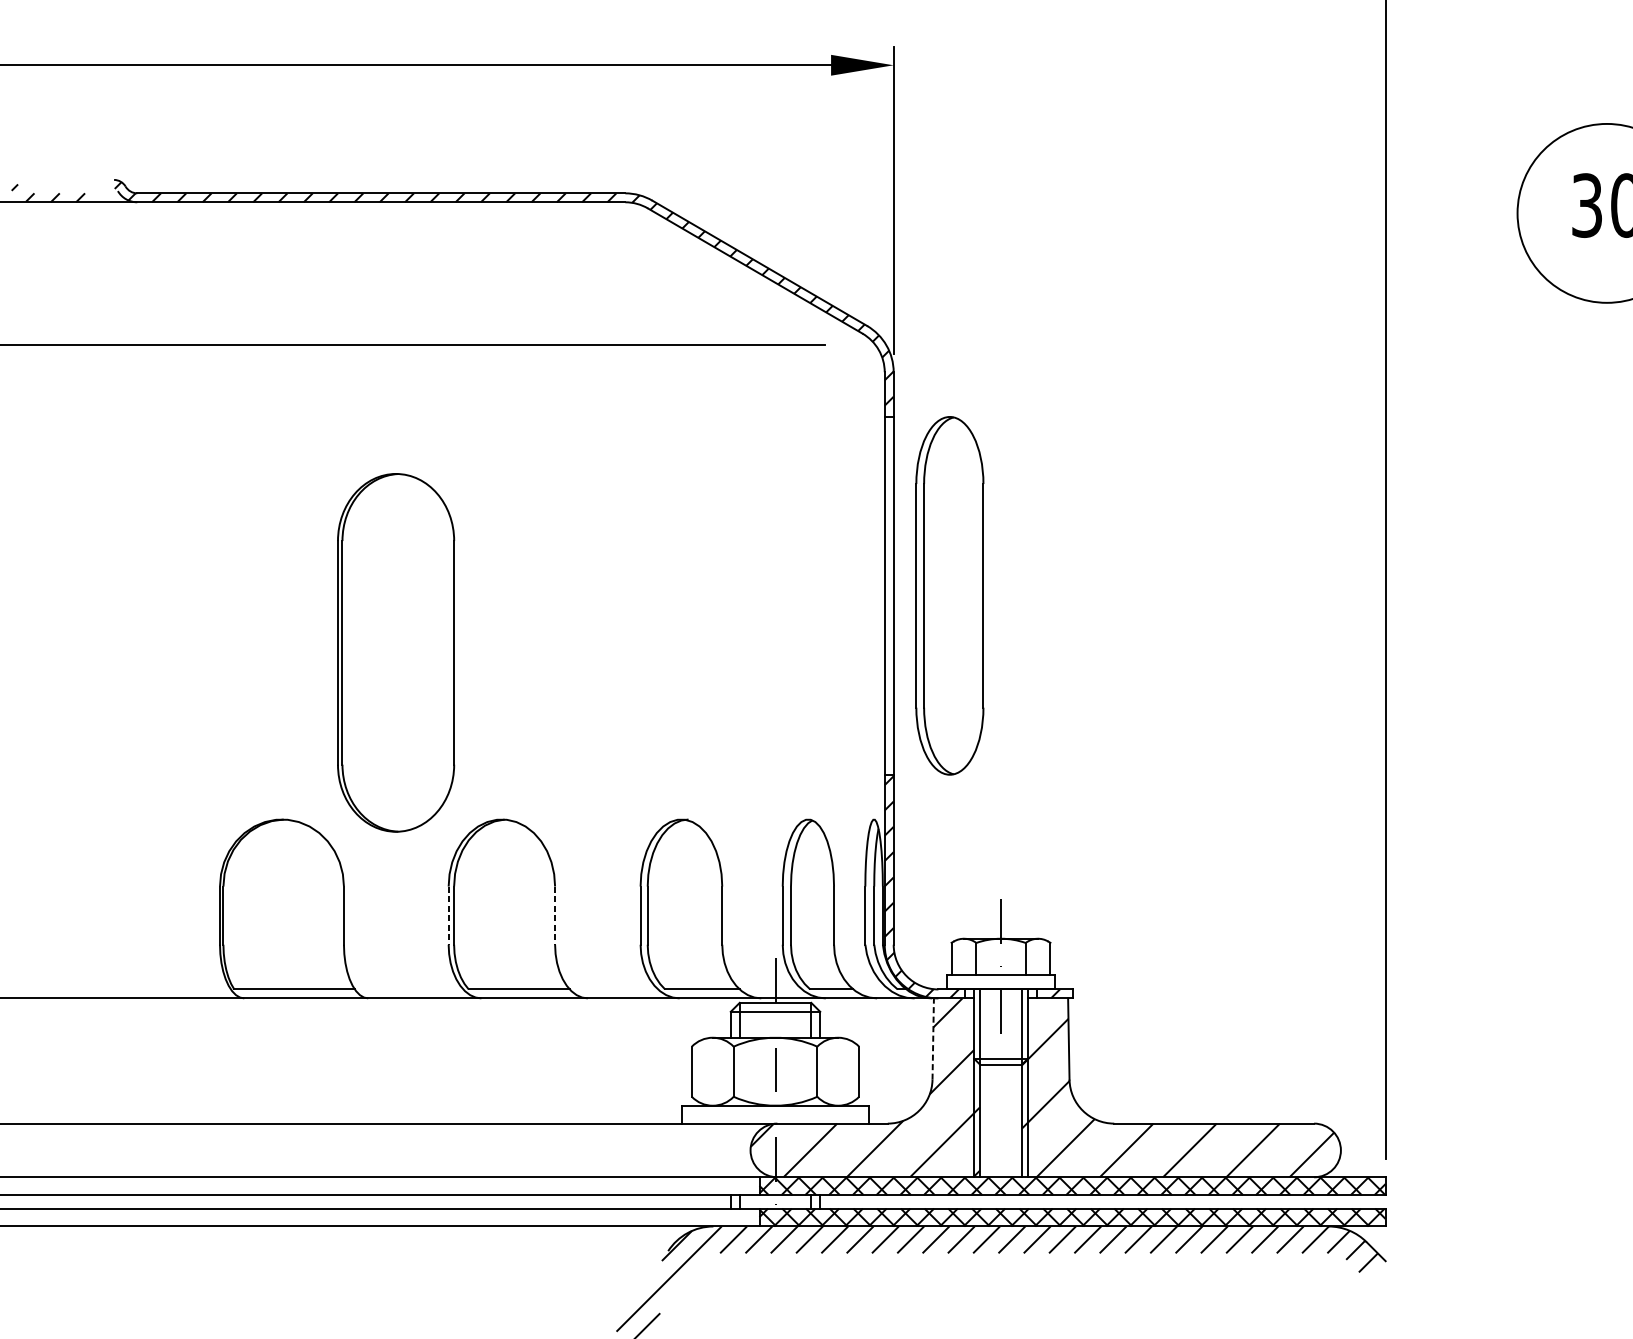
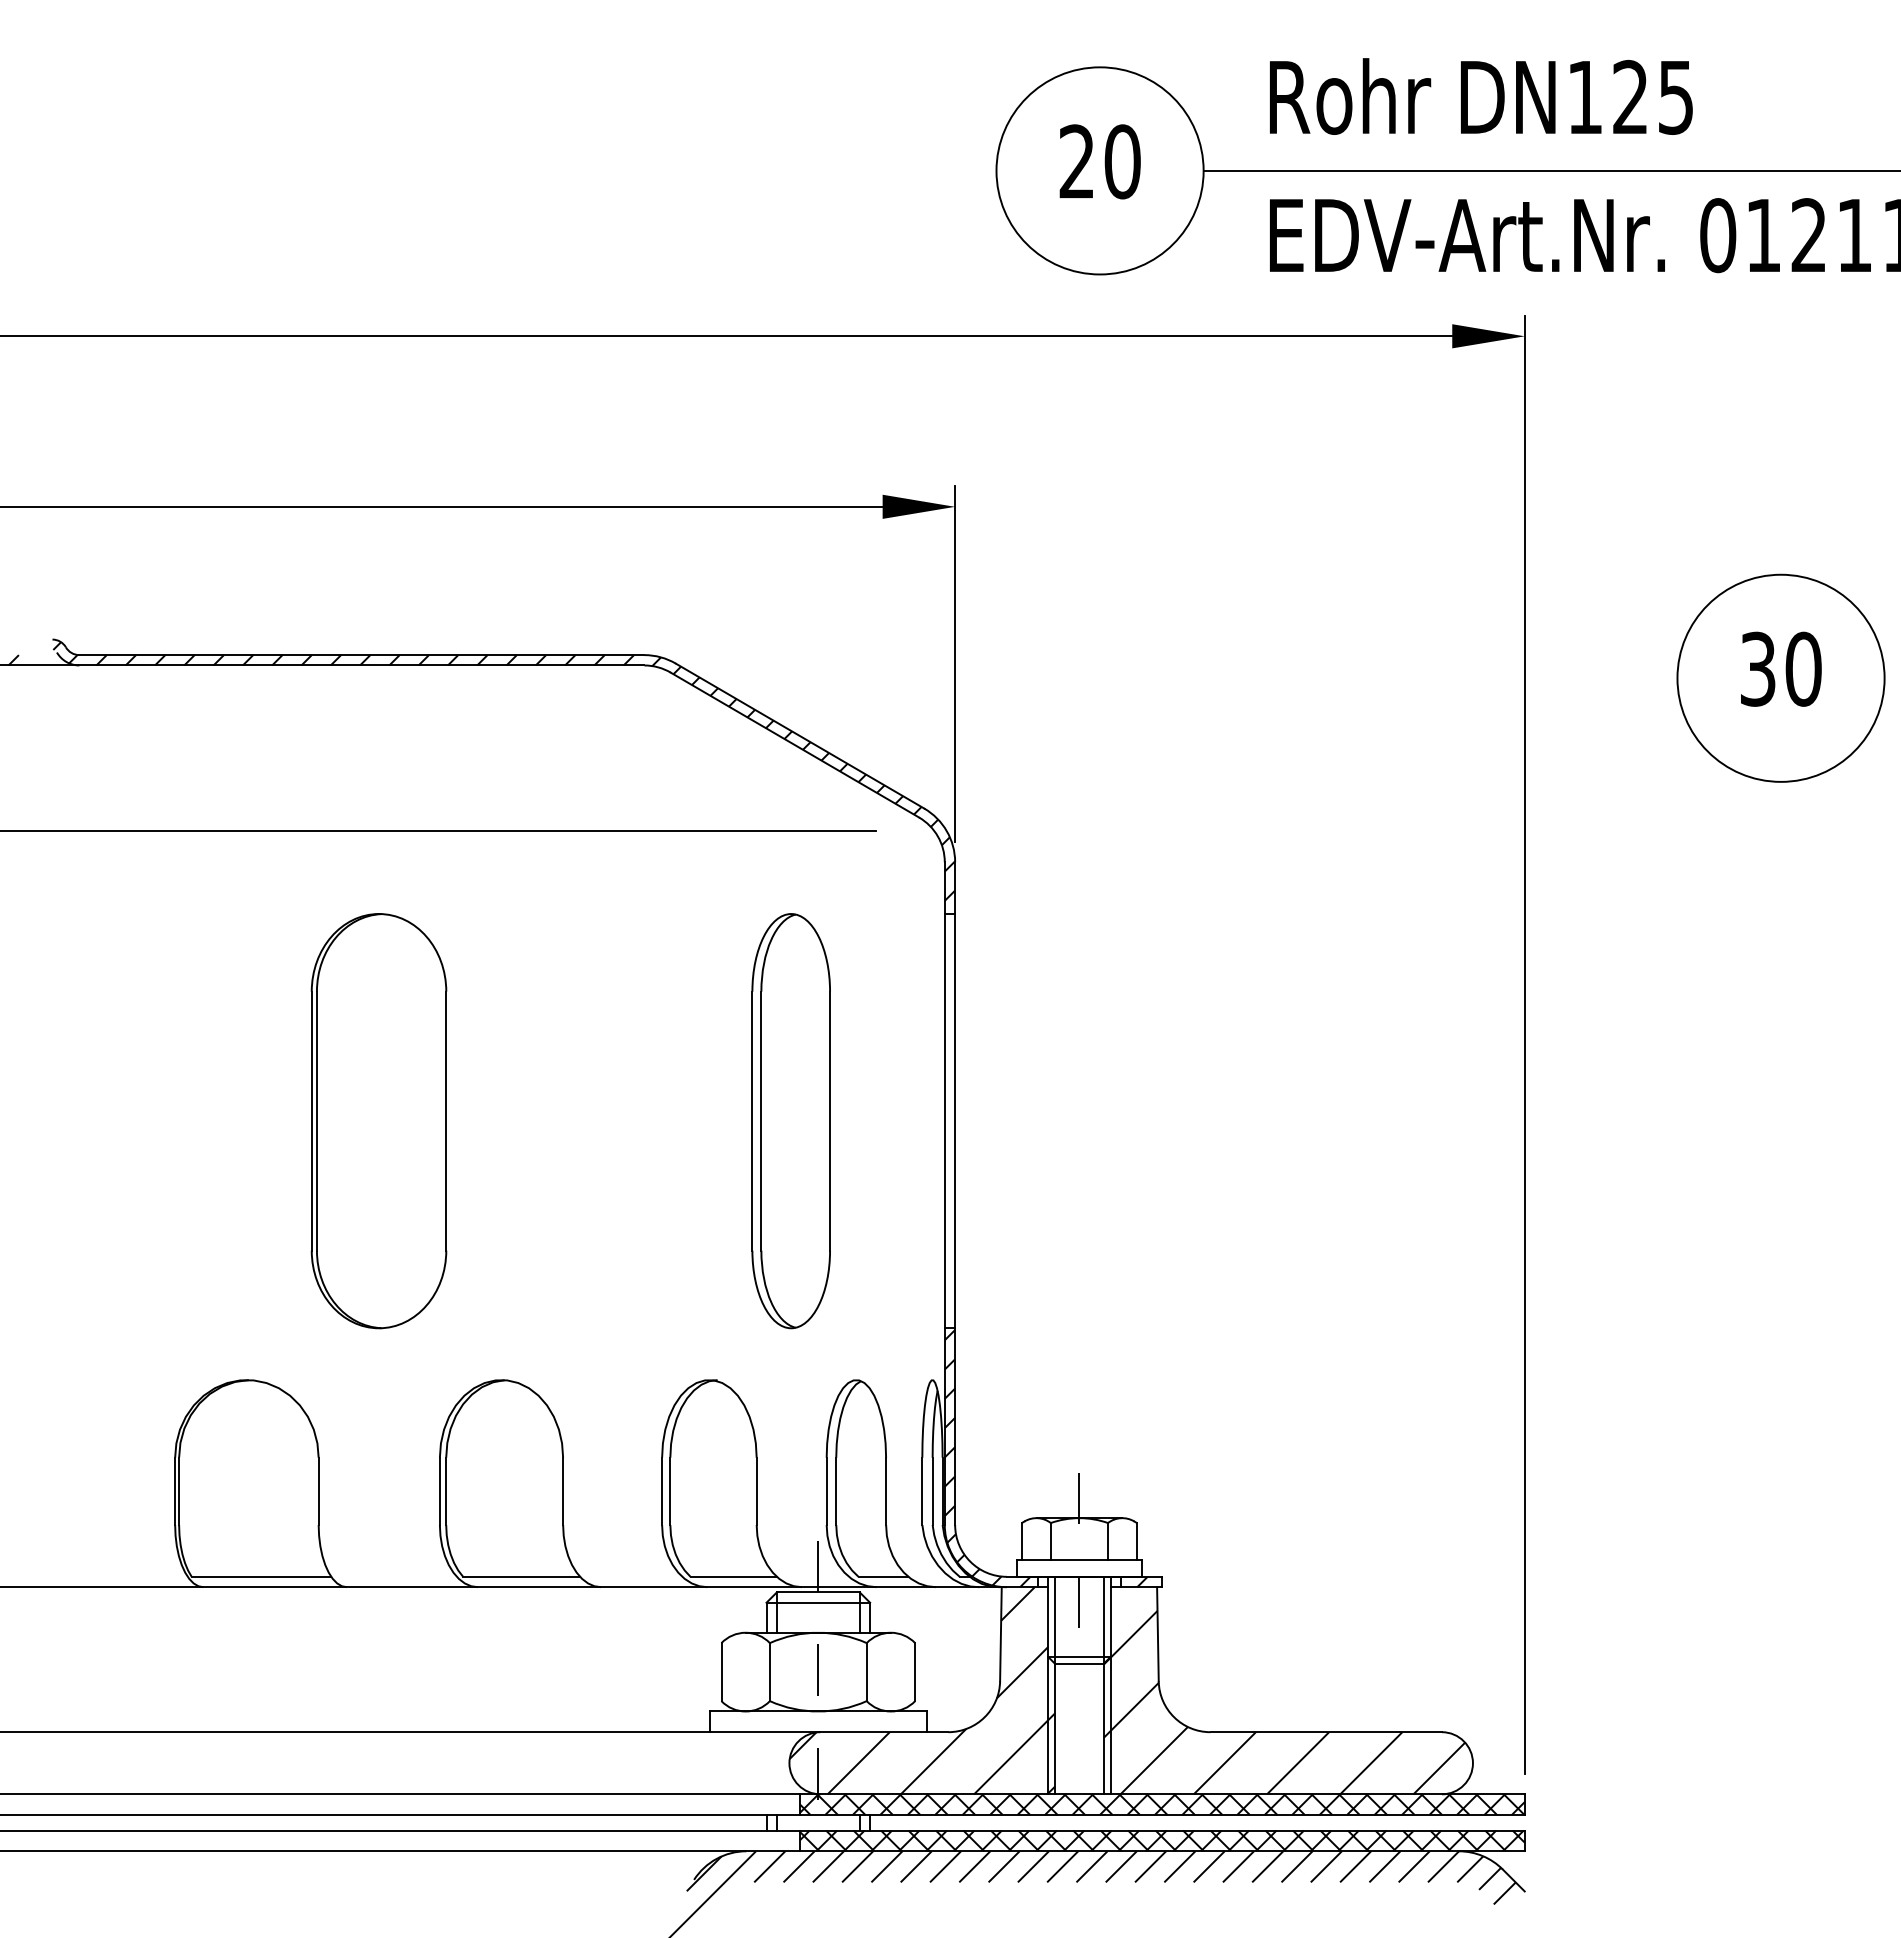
part: (949, 596) -> (790, 1121), moved
part: (395, 653) -> (378, 1121), moved
line: (448, 915) -> (439, 1491), dashed -> solid
line: (555, 915) -> (563, 1491), dashed -> solid
line: (932, 1038) -> (1000, 1633), dashed -> solid

